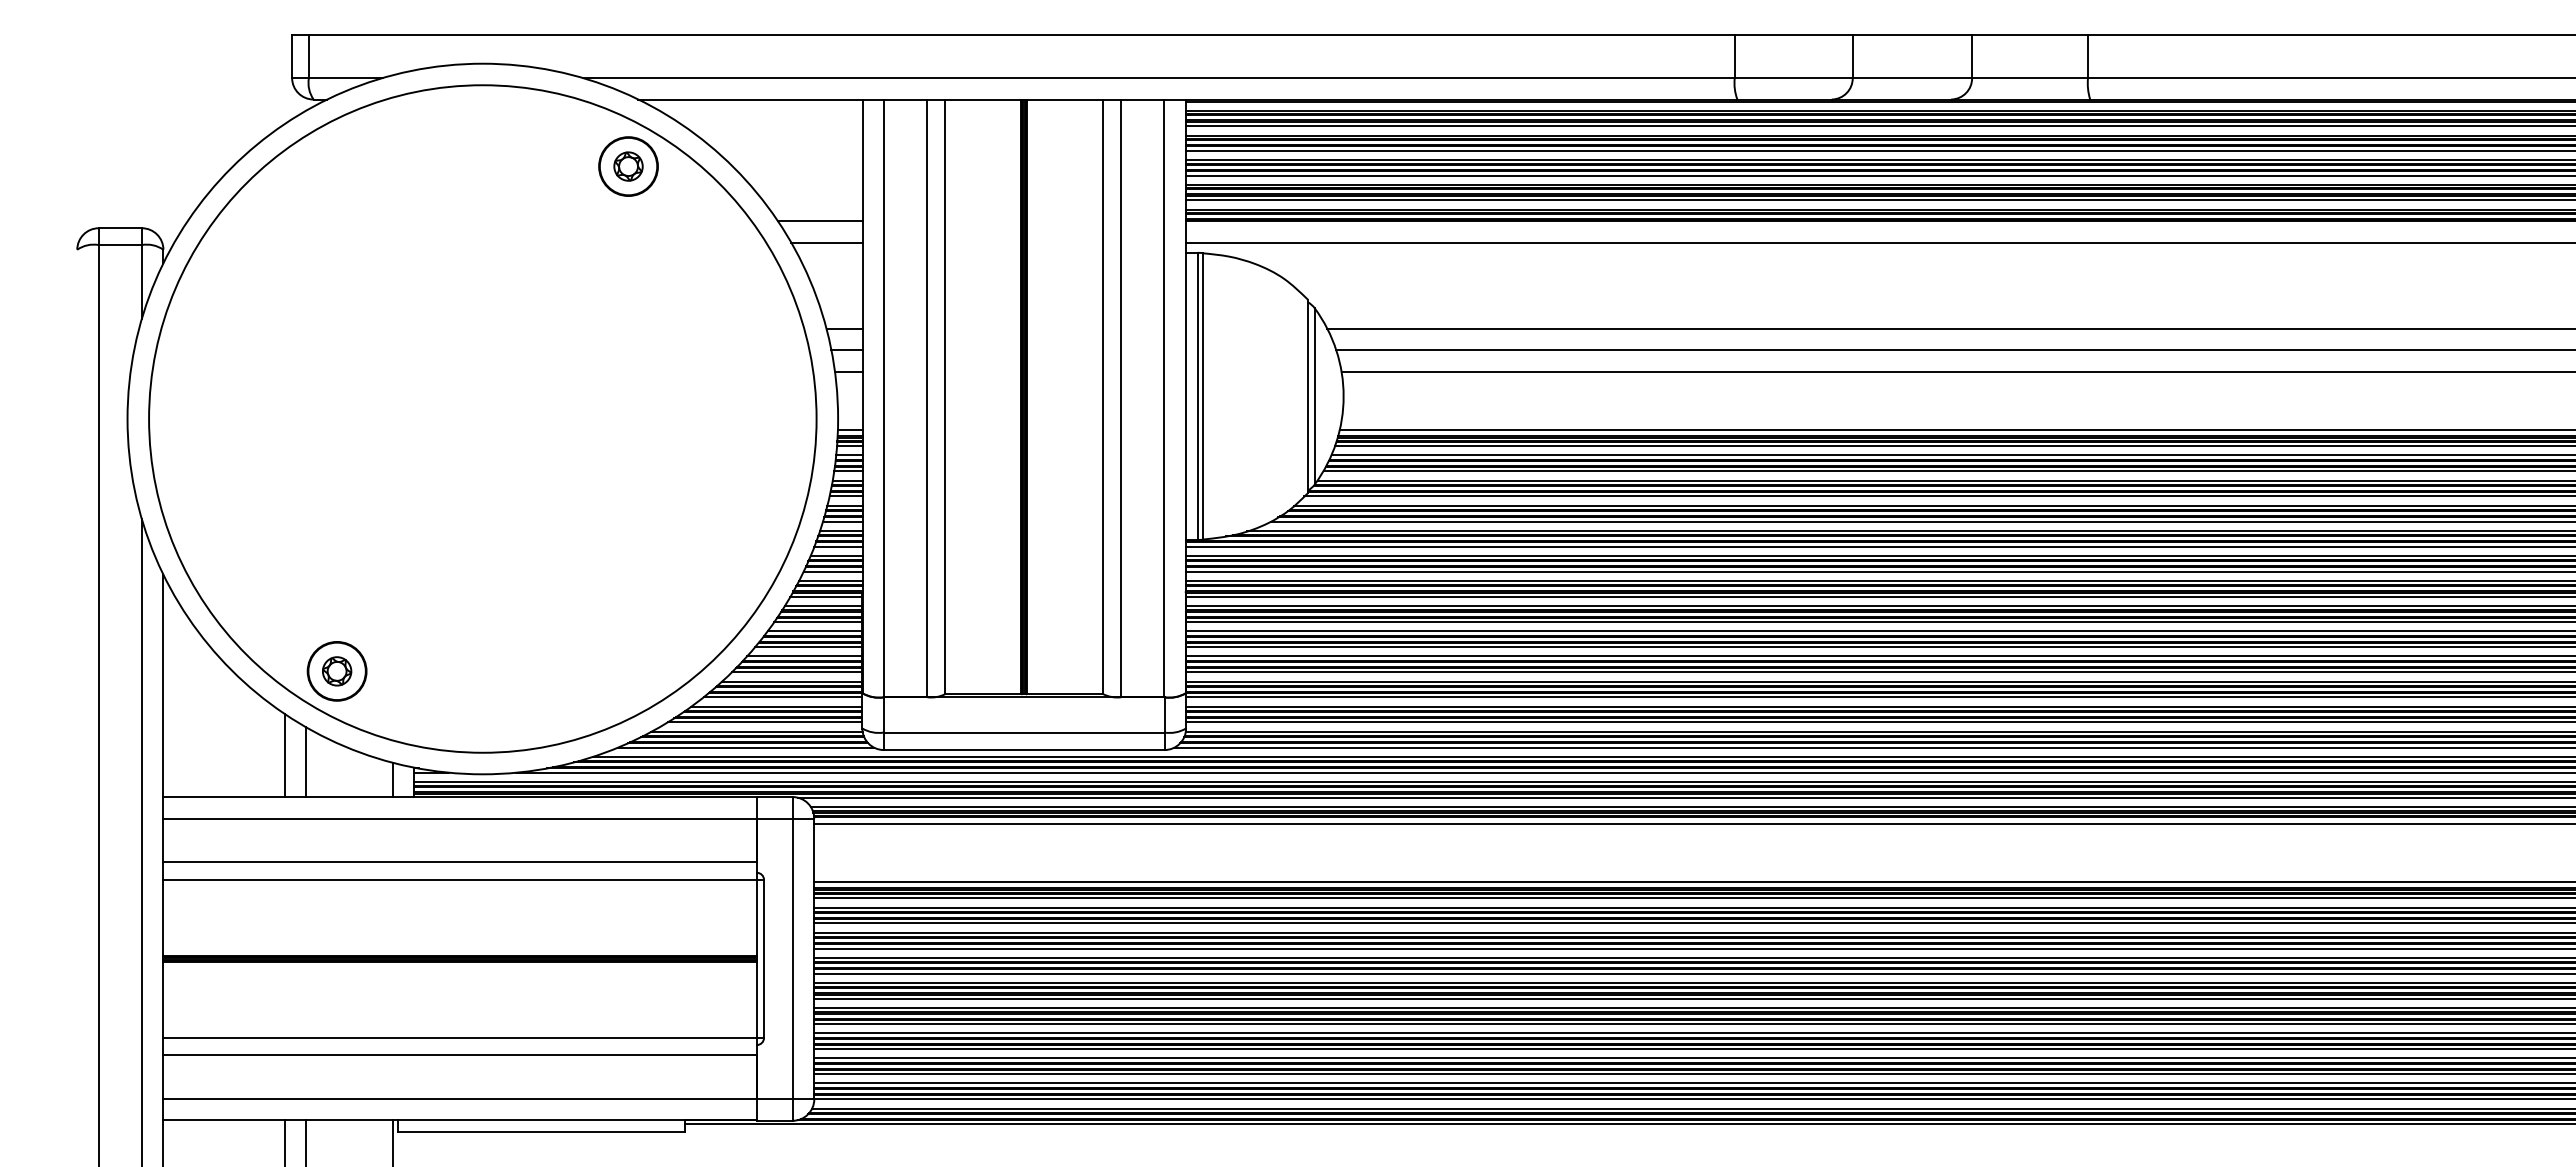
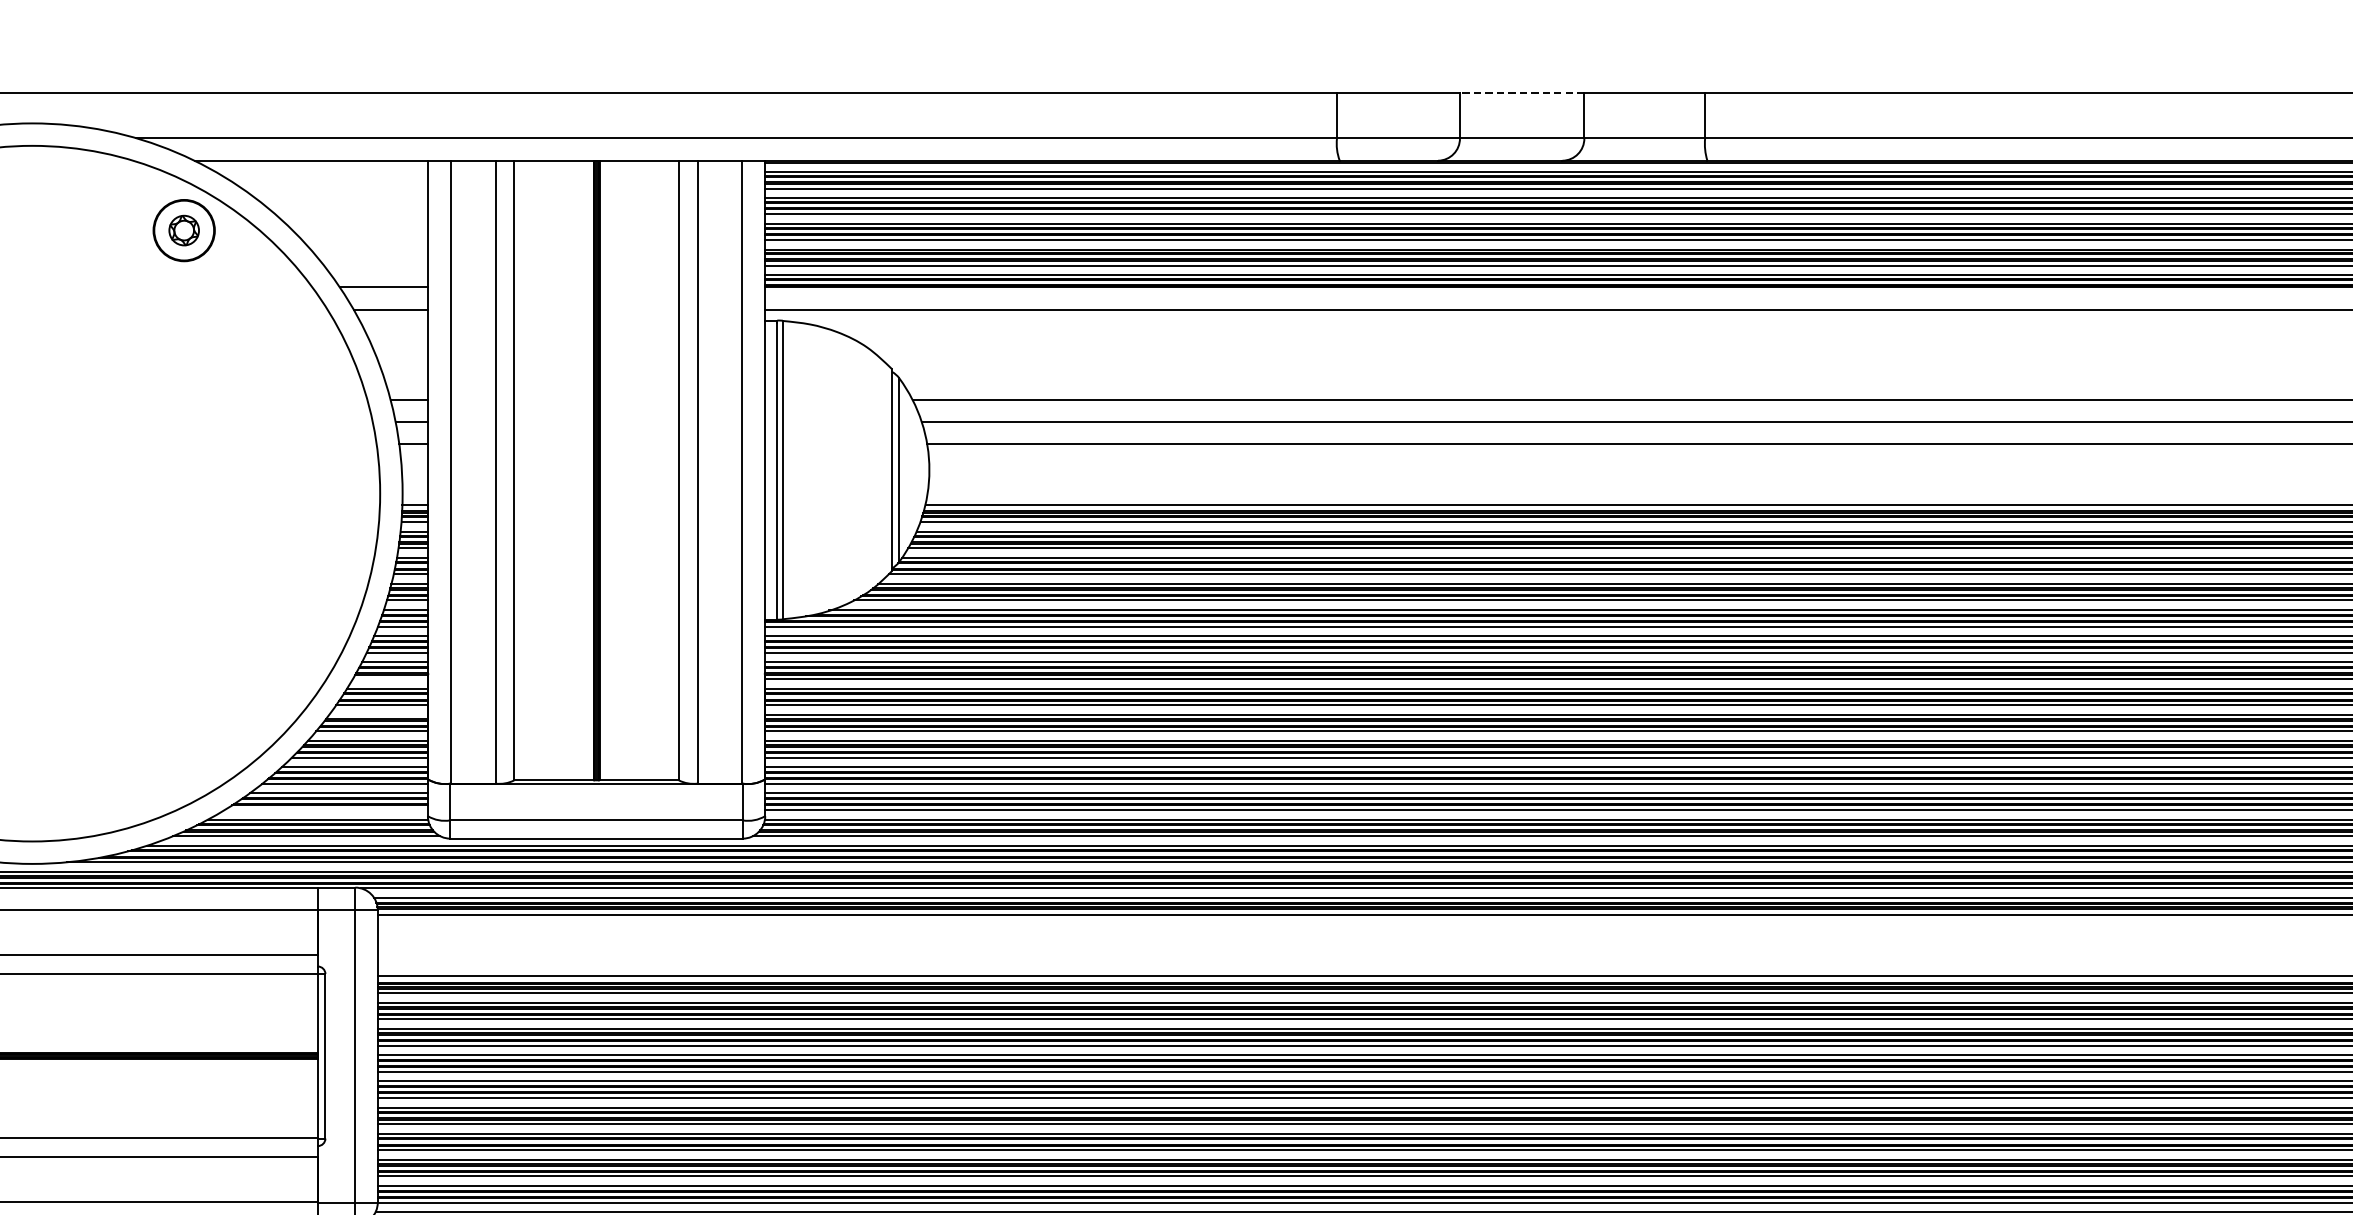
line: (1912, 34) -> (1522, 92), solid -> dashed
line: (826, 596) -> (390, 678), removed
line: (814, 631) -> (378, 715), removed
line: (764, 722) -> (325, 809), removed

